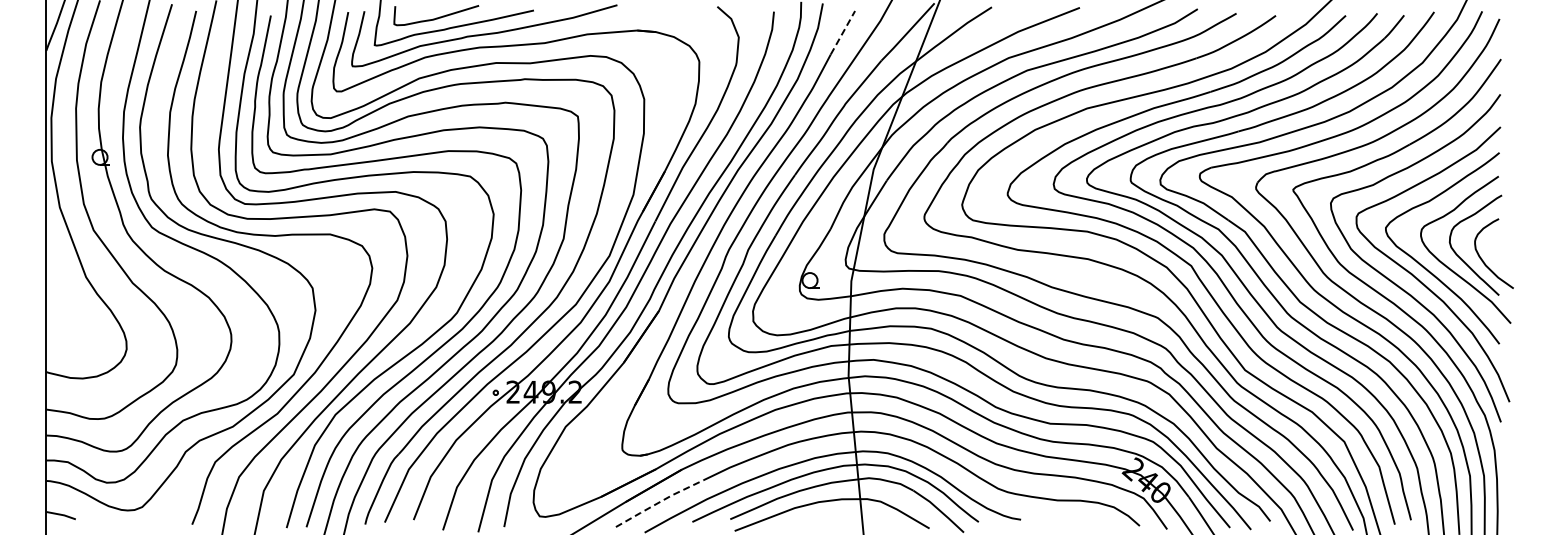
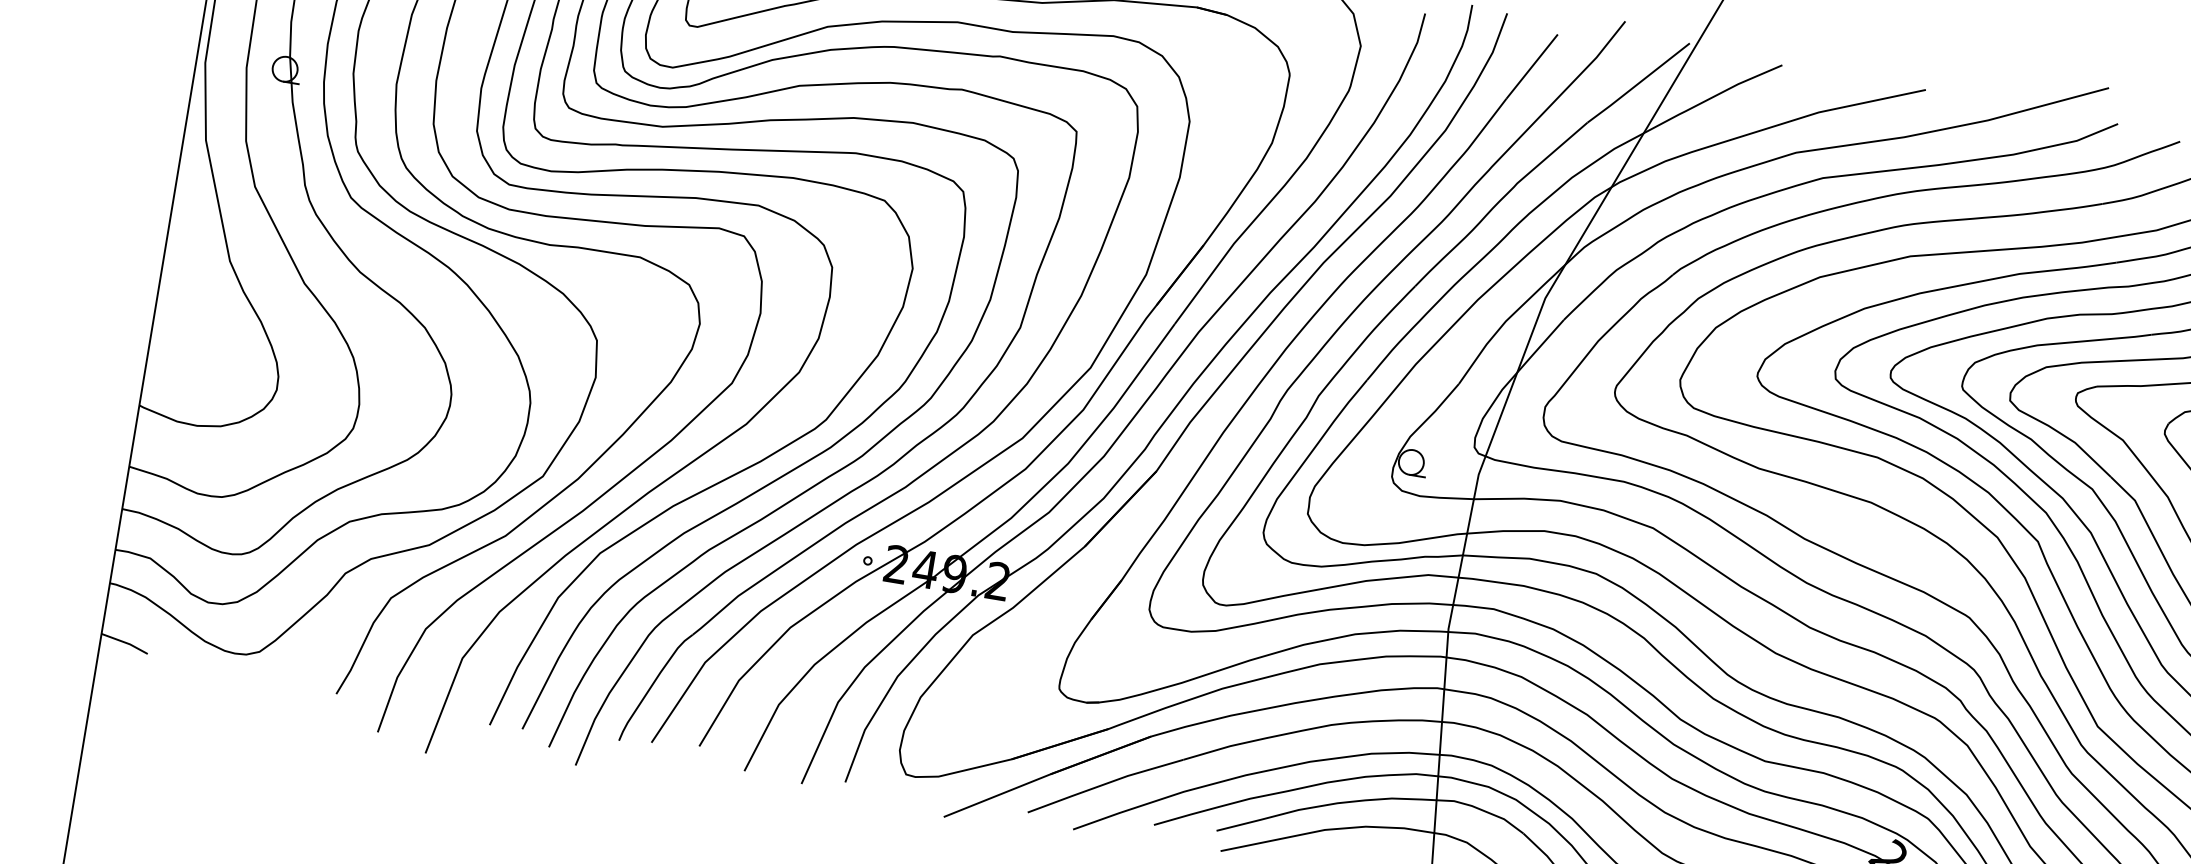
line: (842, 32) -> (1531, 66), dashed -> solid
line: (658, 502) -> (1103, 783), dashed -> solid

